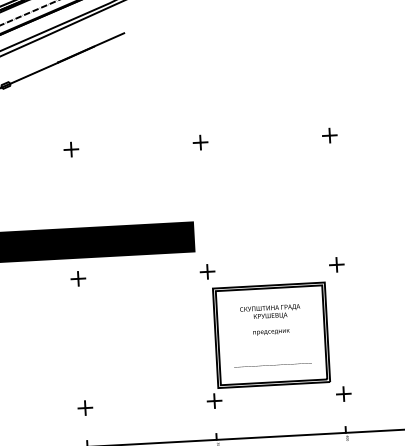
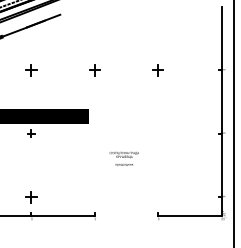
part: (330, 135) -> (158, 70), size x1.6
part: (200, 143) -> (94, 70), size x1.6
part: (71, 149) -> (31, 70), size x1.6
part: (275, 331) -> (126, 164), removed
part: (85, 406) -> (31, 196), size x1.6
line: (281, 437) -> (126, 216), removed

